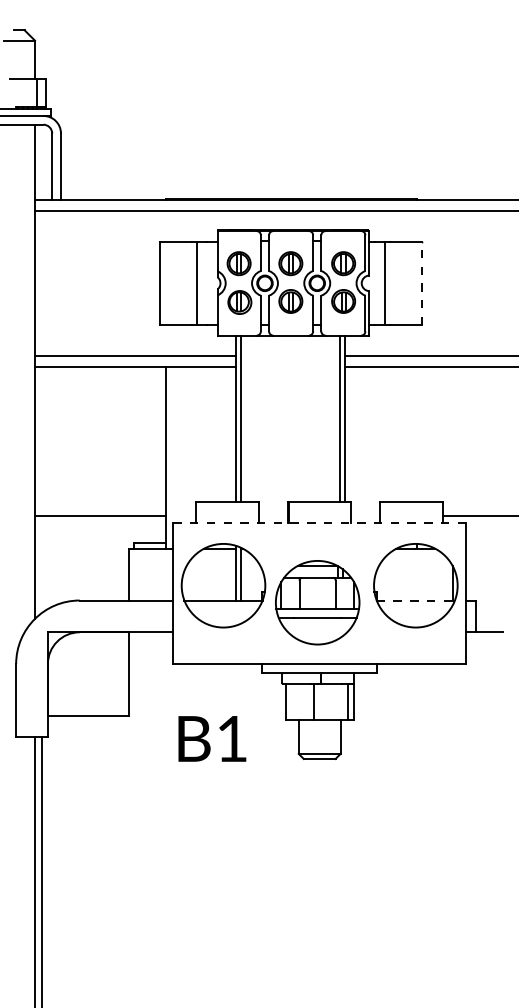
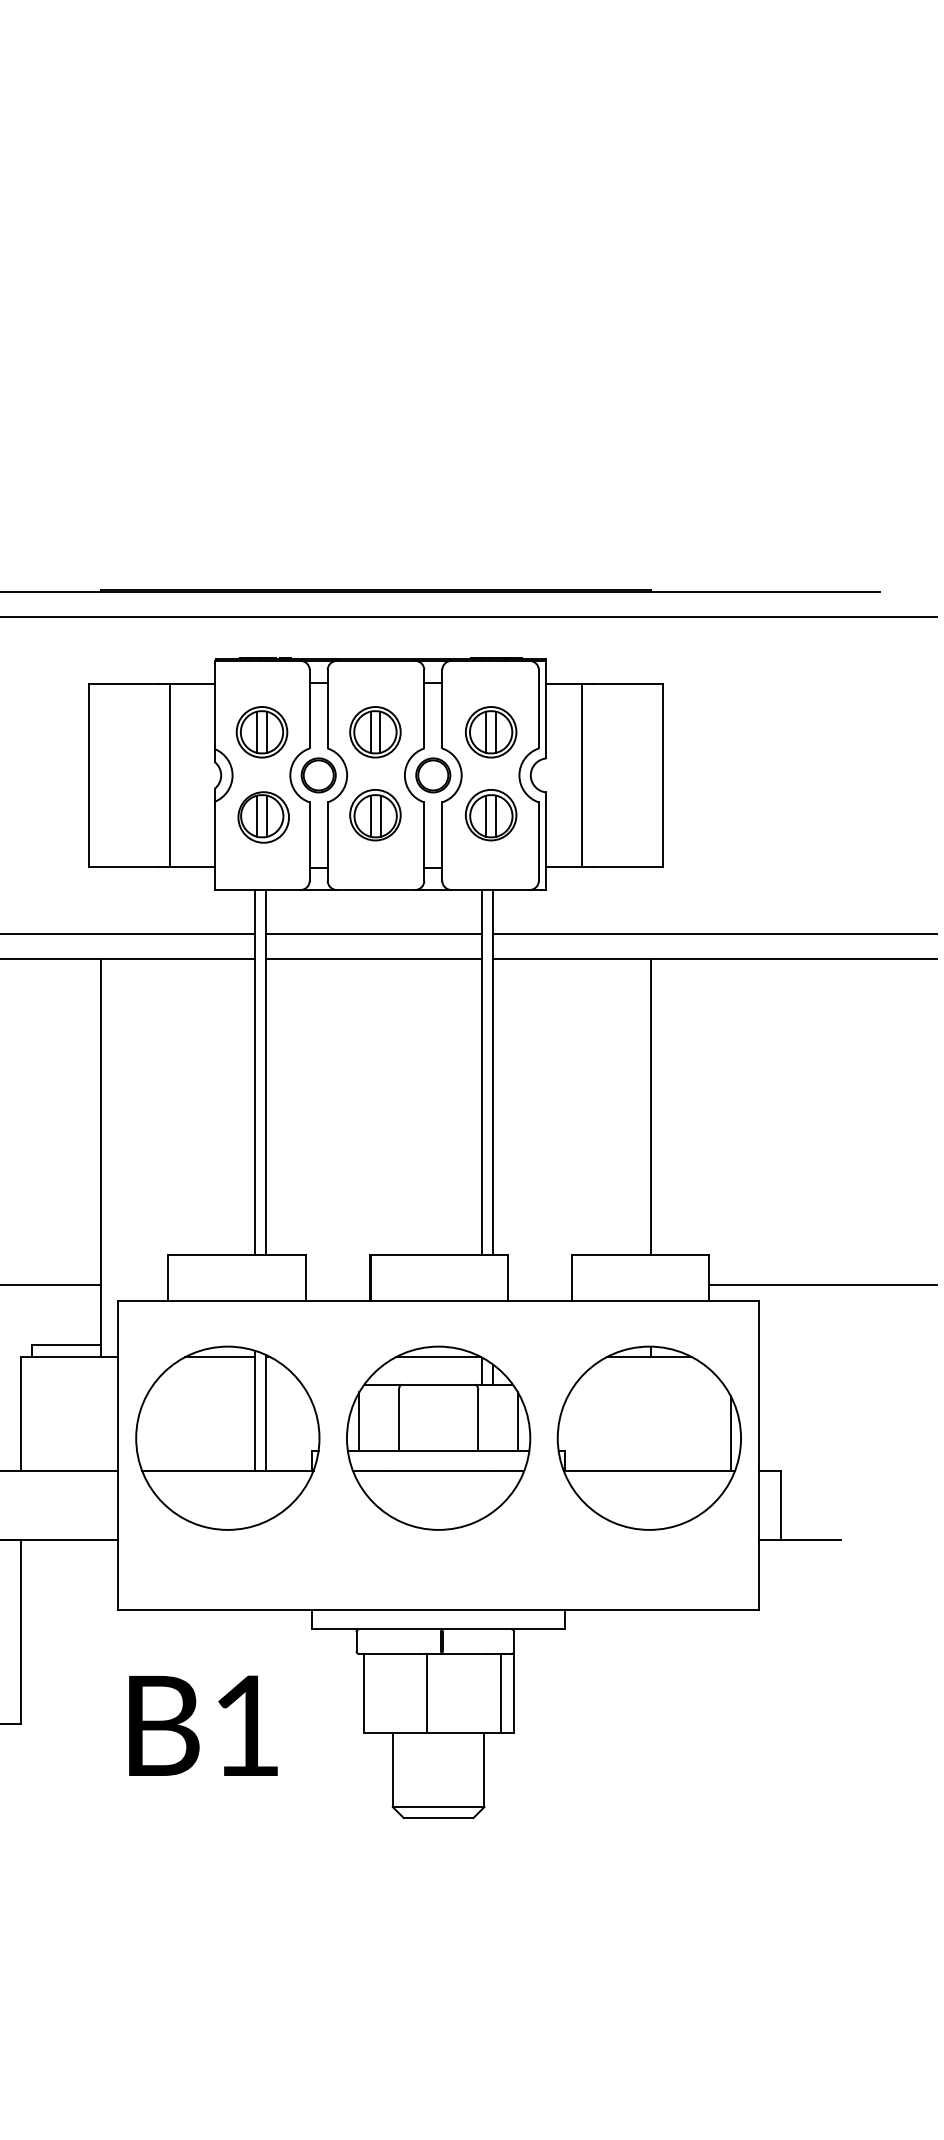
line: (421, 283) -> (661, 775), dashed -> solid
line: (289, 355) -> (372, 933), added
line: (289, 366) -> (372, 957), added
line: (416, 434) -> (650, 1106), added
line: (319, 523) -> (438, 1301), dashed -> solid
line: (416, 600) -> (650, 1470), dashed -> solid
part: (317, 602) -> (438, 1437), moved
text: (212, 738) -> (203, 1724), moved

